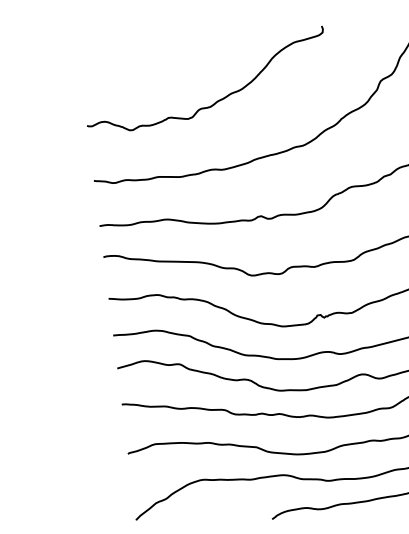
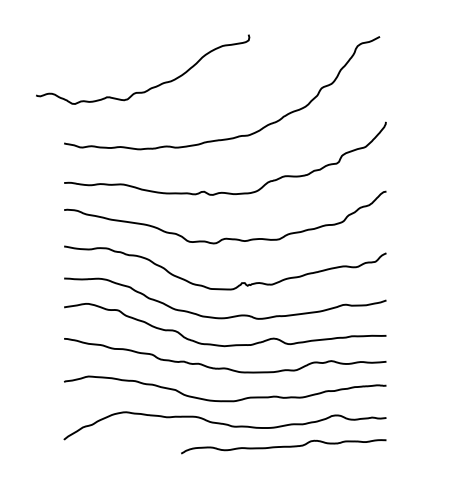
curve: (216, 100) -> (150, 87), moved

